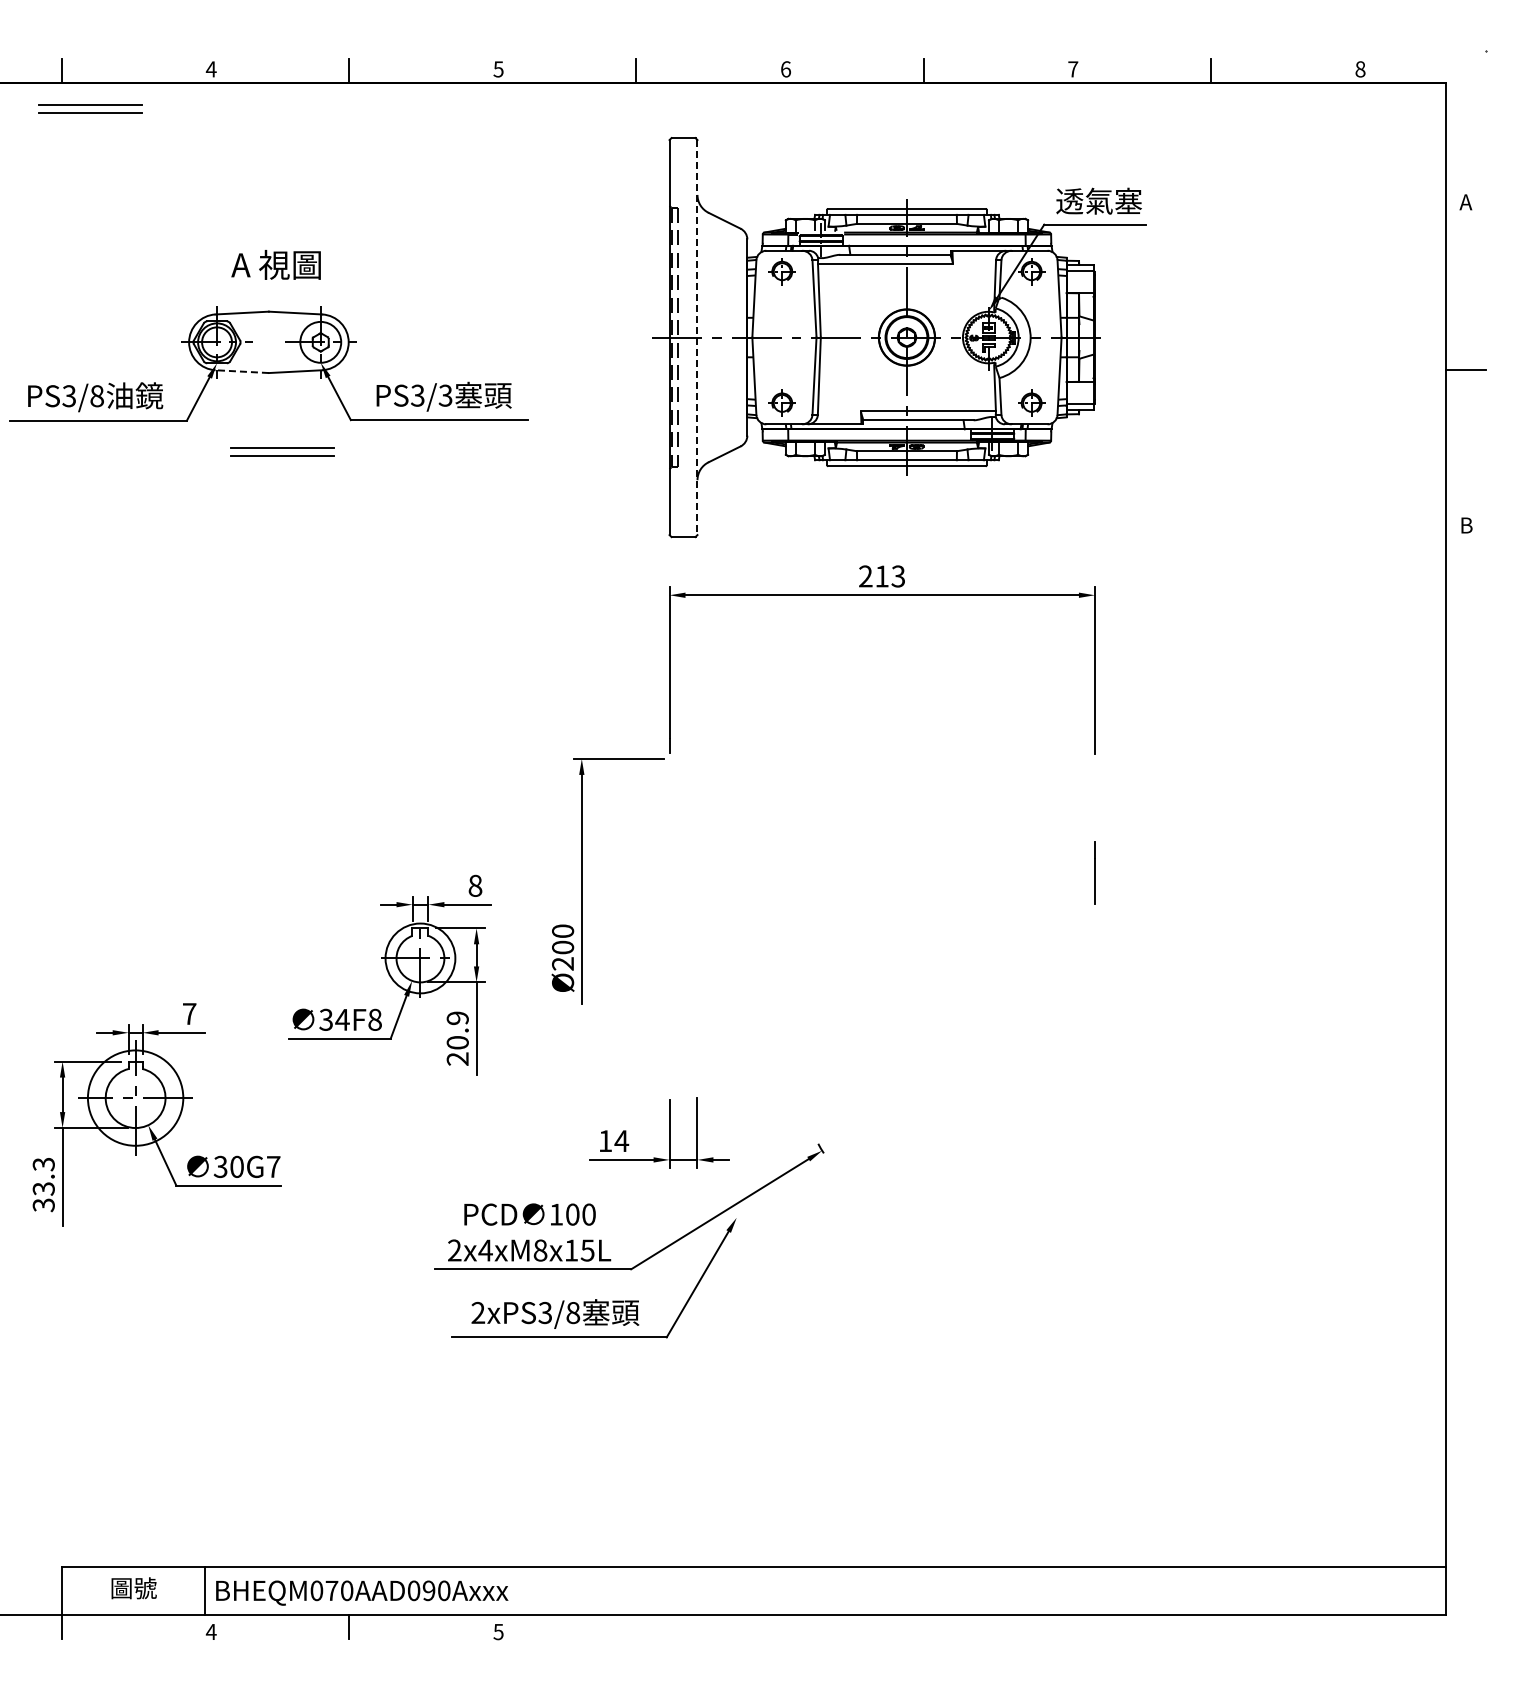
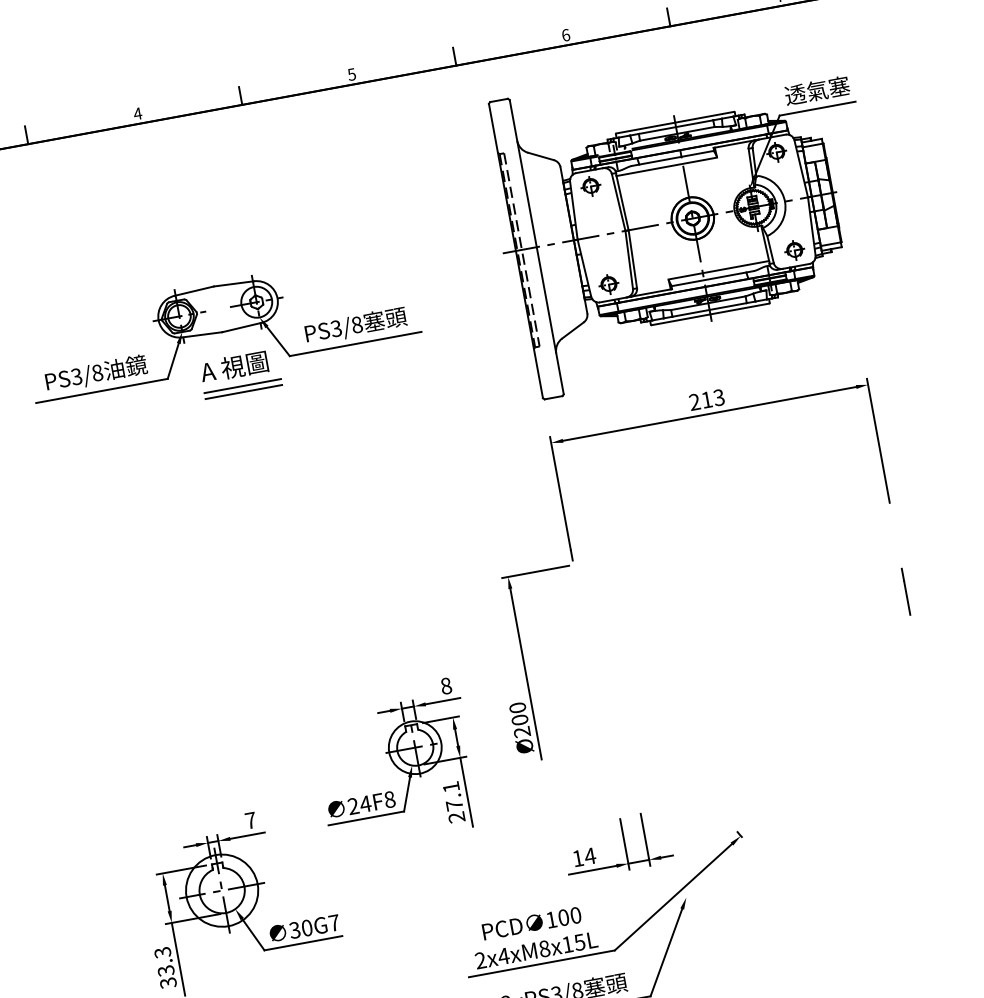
part: (90, 108) -> (53, 159), removed
text: (275, 264) -> (233, 366), moved
line: (697, 337) -> (536, 247), dashed -> solid
line: (242, 371) -> (202, 334), dashed -> solid
text: (445, 395) -> (356, 324), PS3/3 -> PS3/8
text: (325, 1019) -> (352, 806), 34F8 -> 24F8
text: (457, 1030) -> (452, 796), 20.9 -> 27.1

